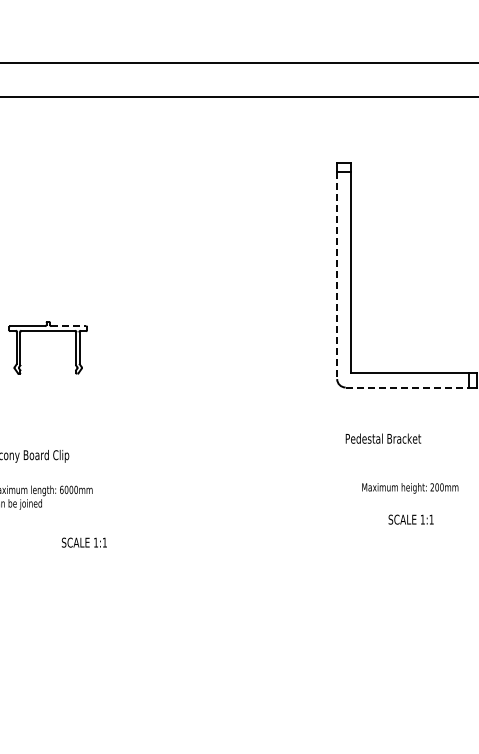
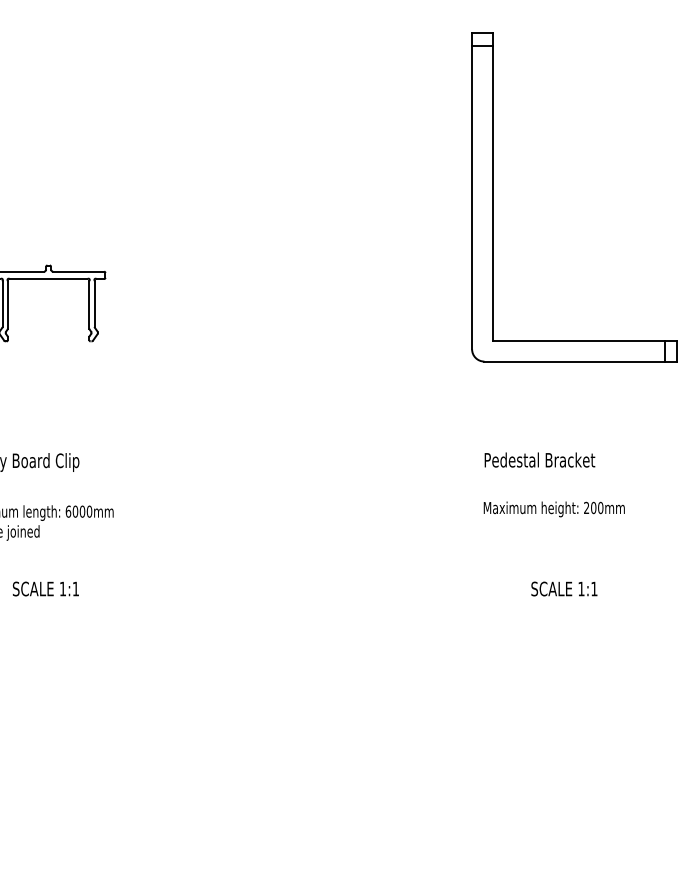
line: (337, 275) -> (472, 197), dashed -> solid
line: (69, 326) -> (79, 272), dashed -> solid
line: (407, 387) -> (575, 361), dashed -> solid
text: (383, 438) -> (539, 459), moved
text: (410, 488) -> (554, 509), moved
text: (410, 519) -> (563, 588), moved
text: (83, 542) -> (44, 588), moved

